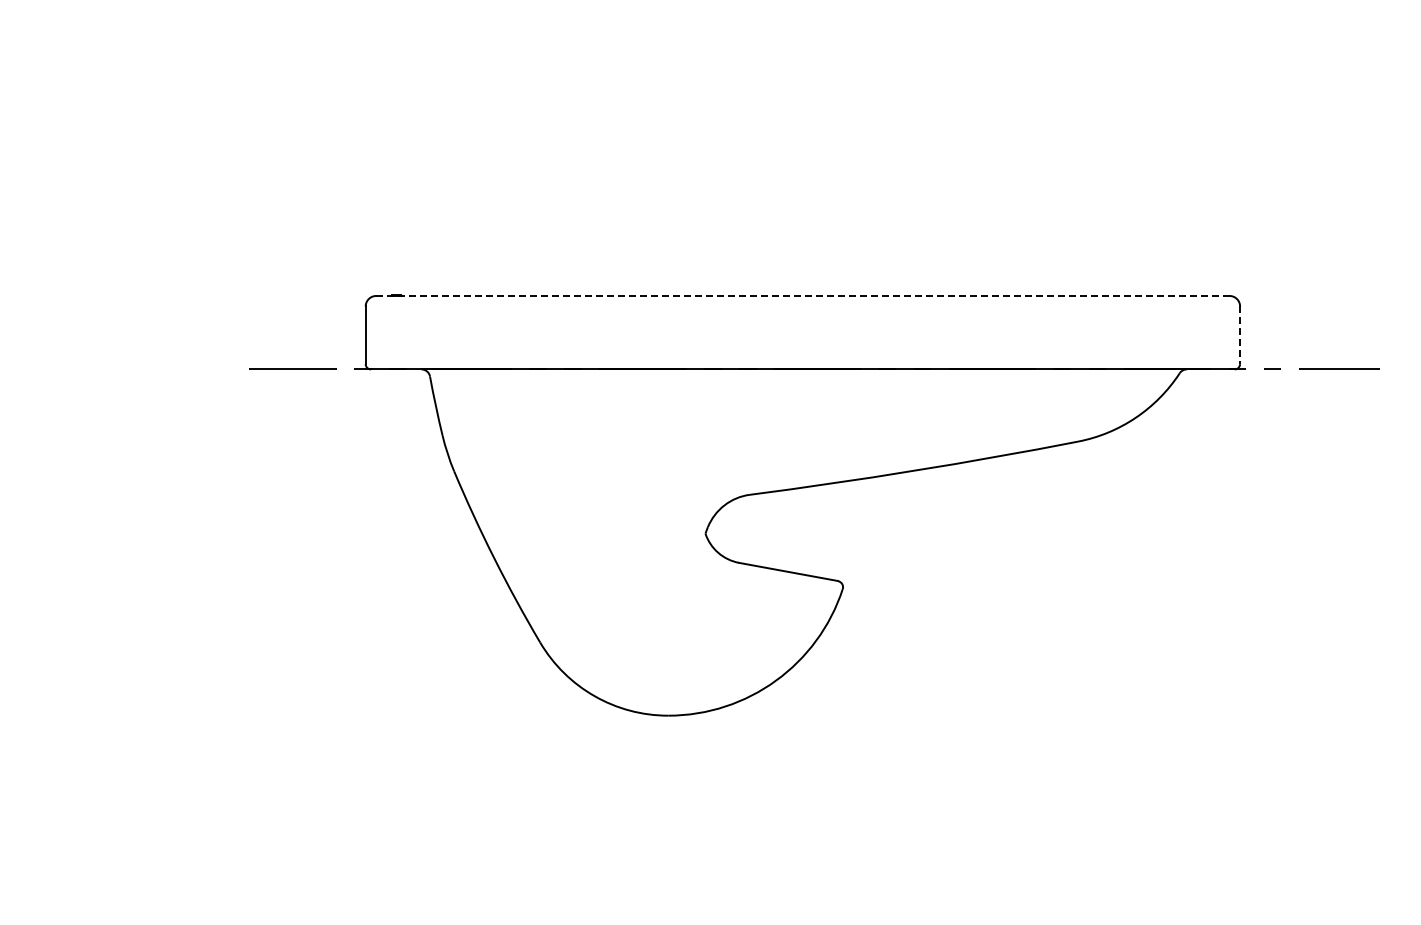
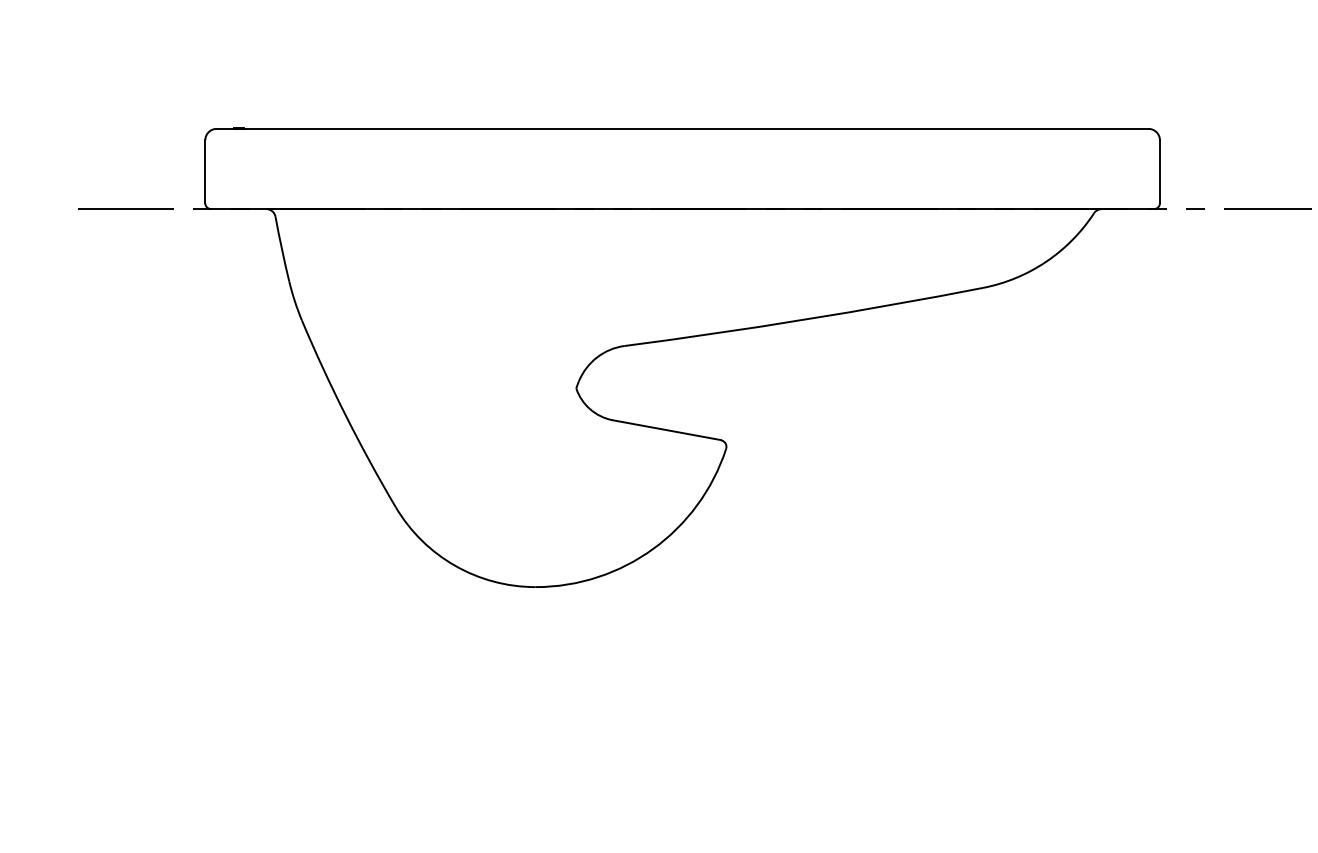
line: (802, 295) -> (682, 128), dashed -> solid
line: (1240, 335) -> (1160, 172), dashed -> solid

